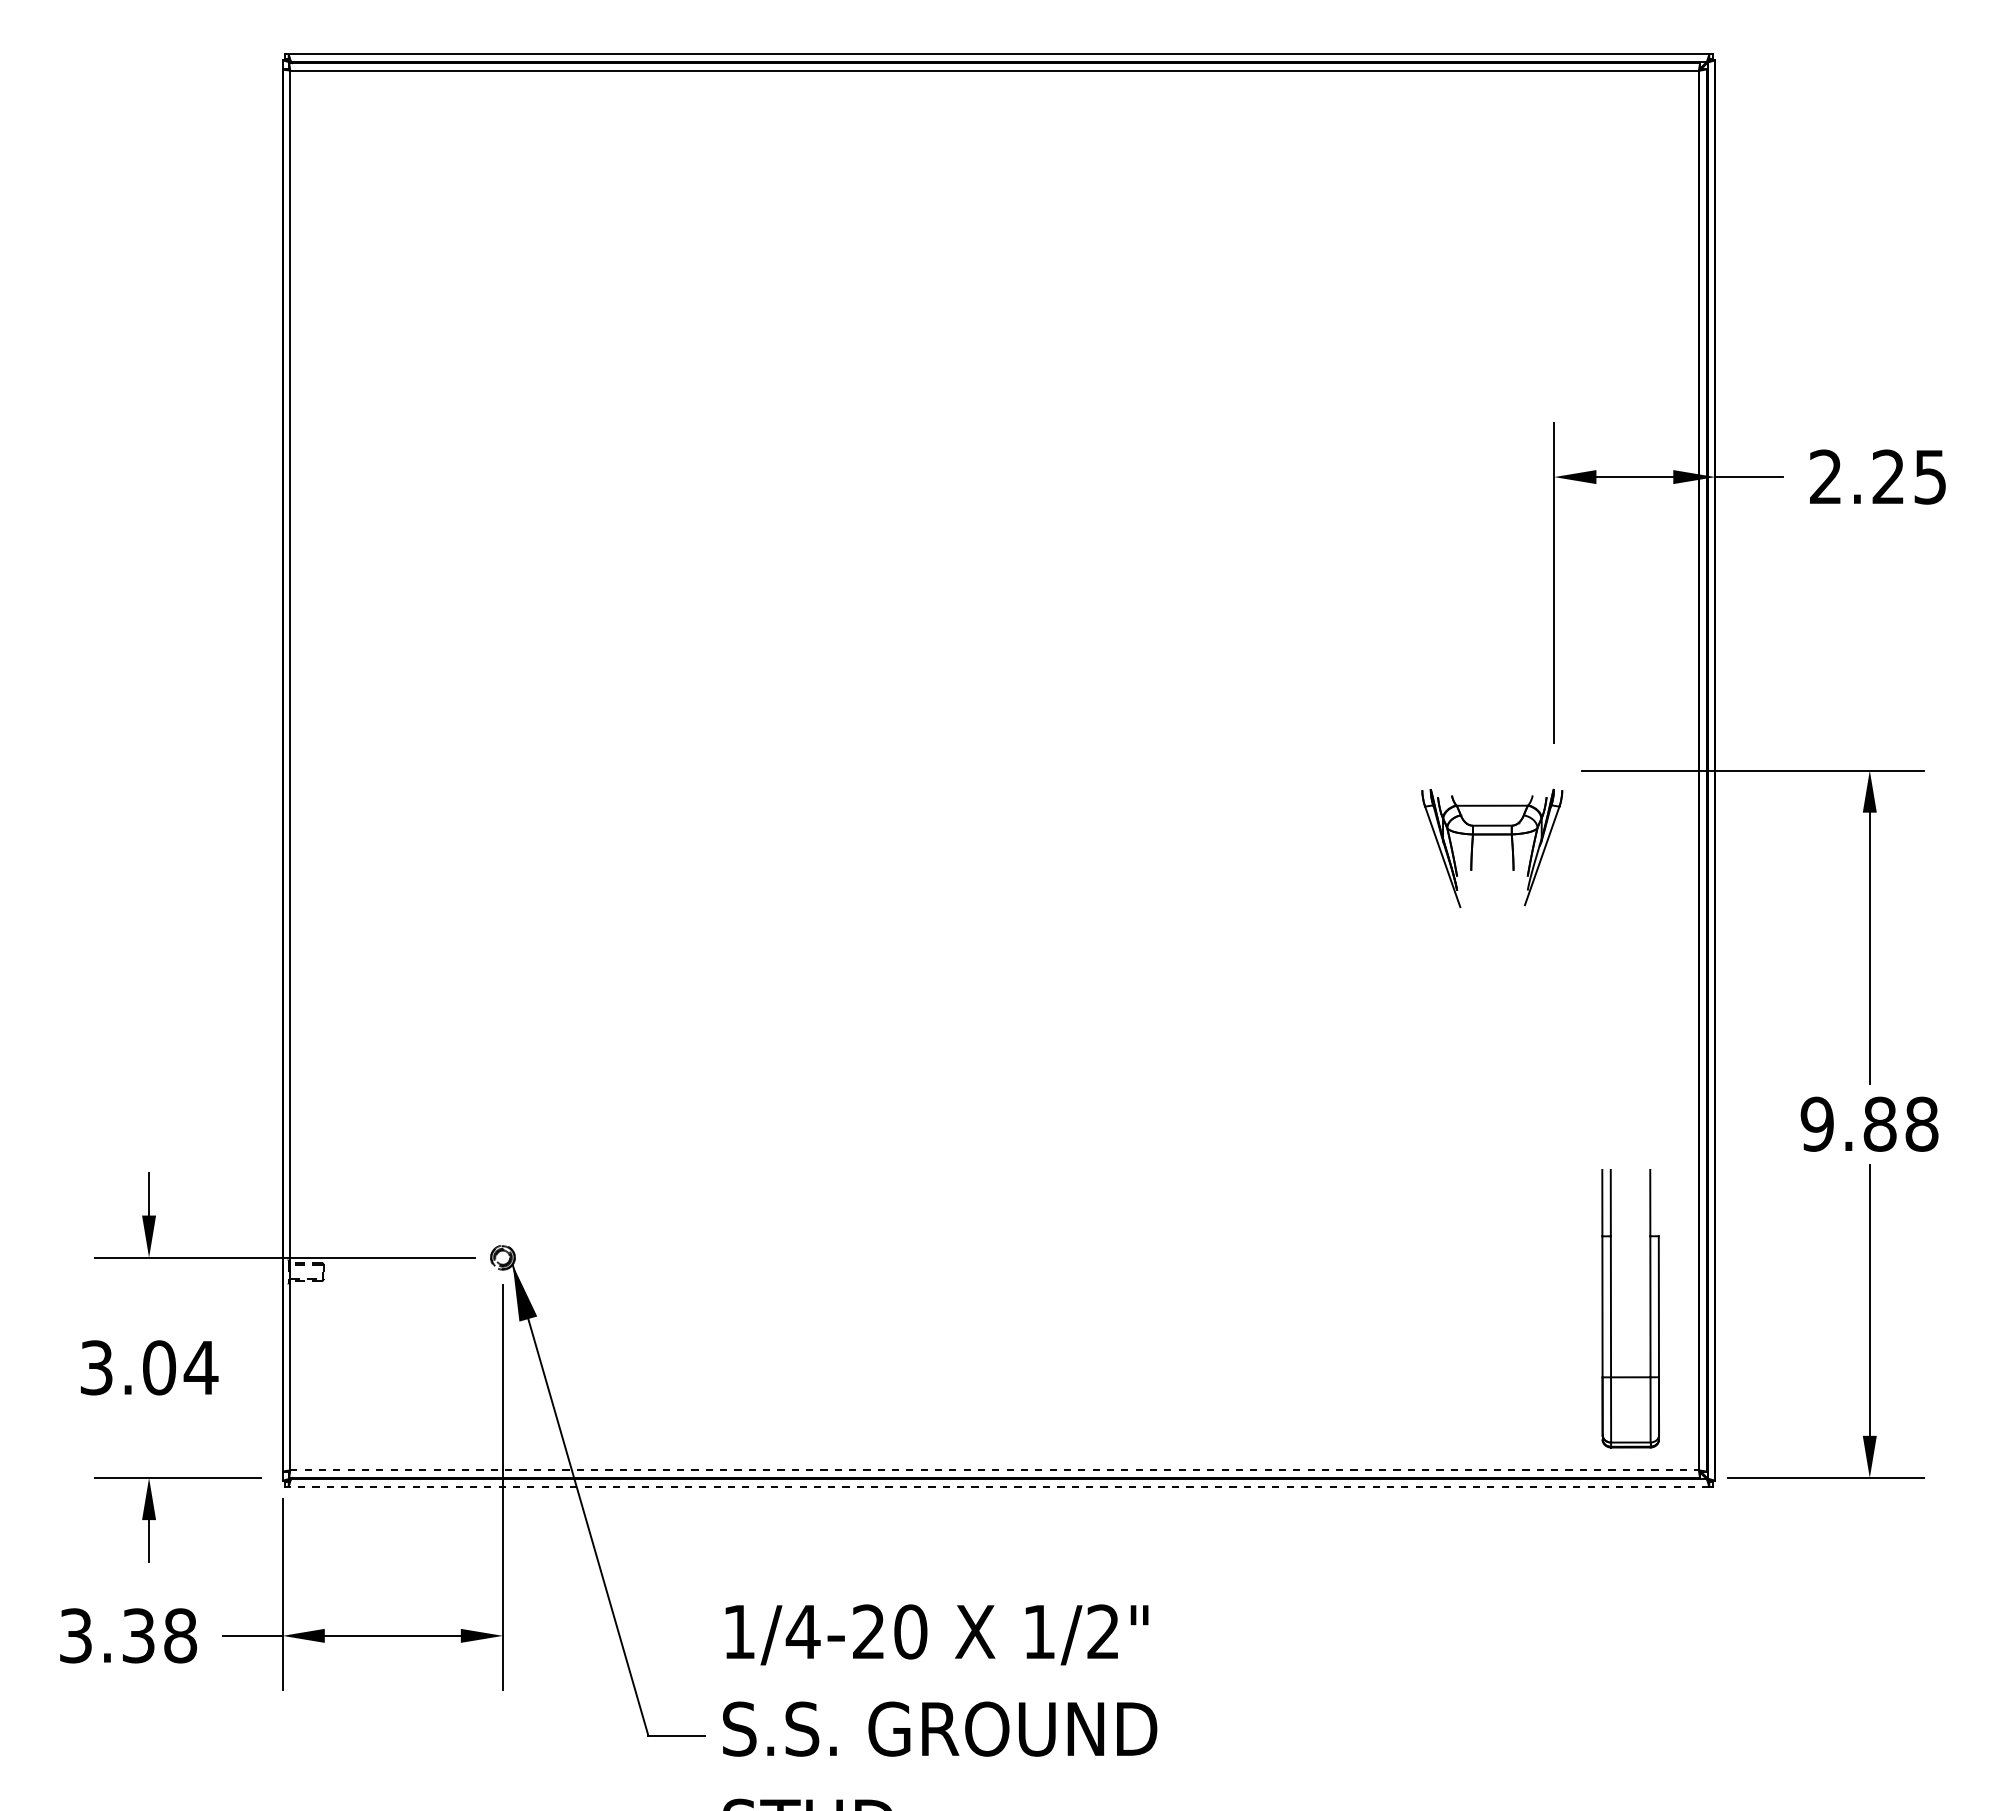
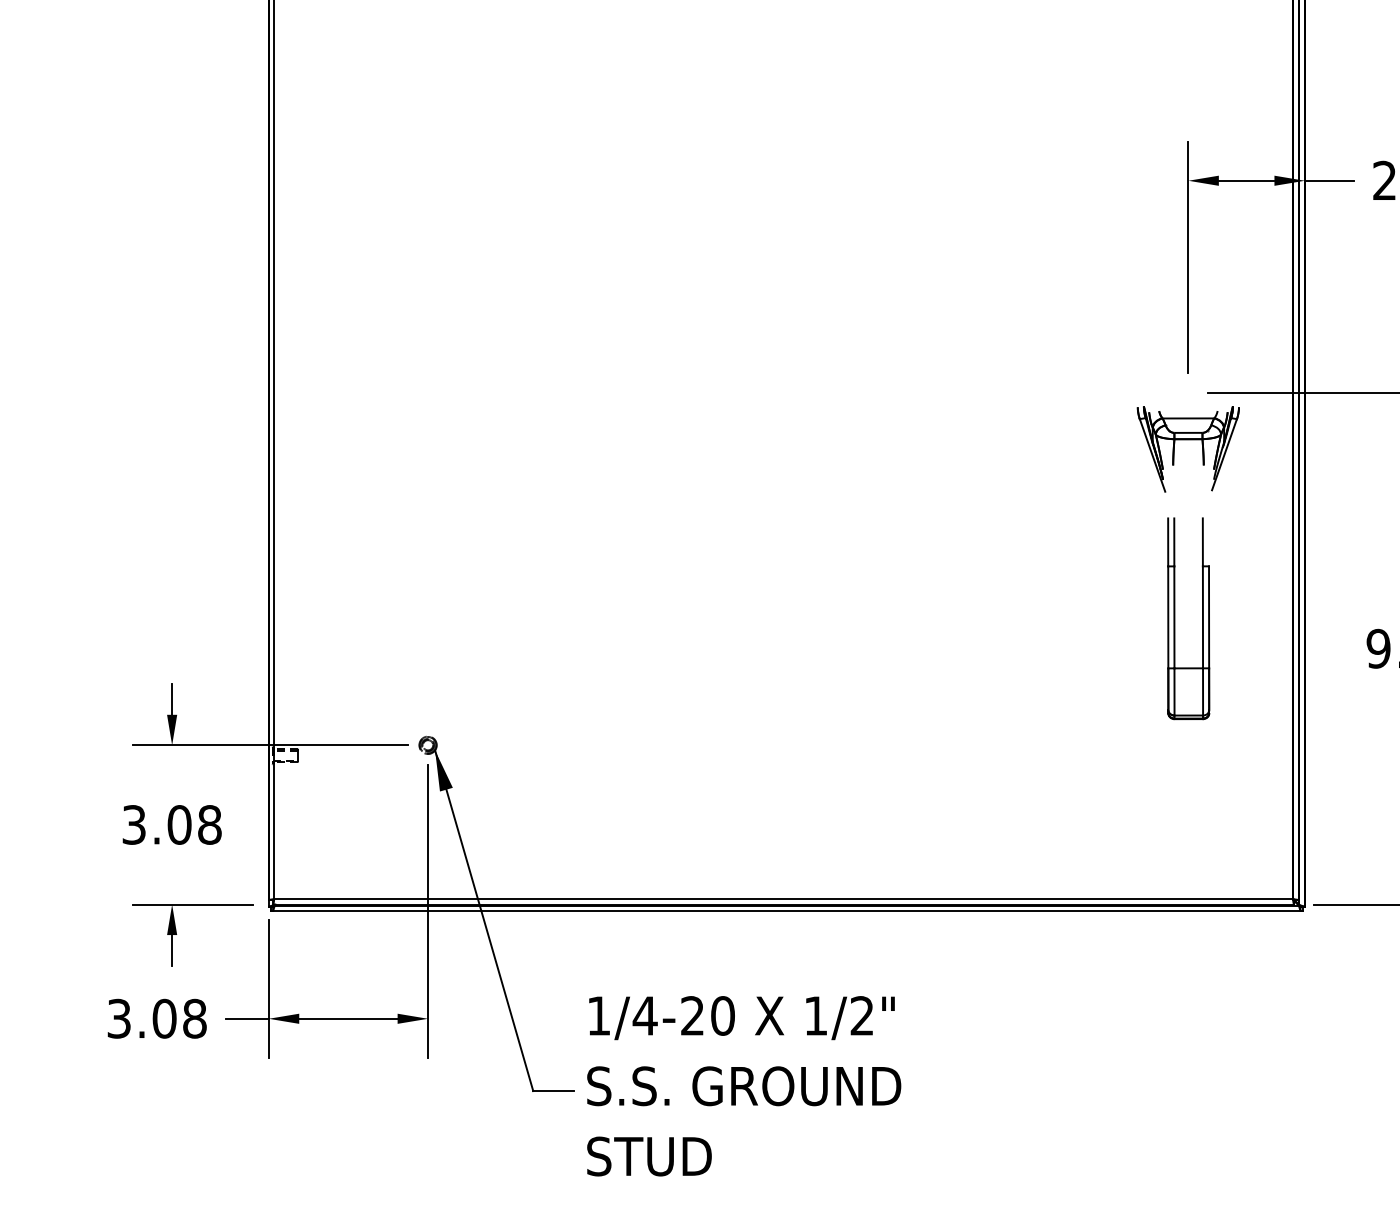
part: (1492, 835) -> (1188, 439), moved
part: (1611, 1308) -> (1174, 618), moved
text: (200, 1367) -> (209, 824), 3.04 -> 3.08
line: (995, 1470) -> (784, 899), dashed -> solid
line: (998, 1486) -> (786, 910), dashed -> solid
text: (138, 1635) -> (164, 1018), 3.38 -> 3.08

